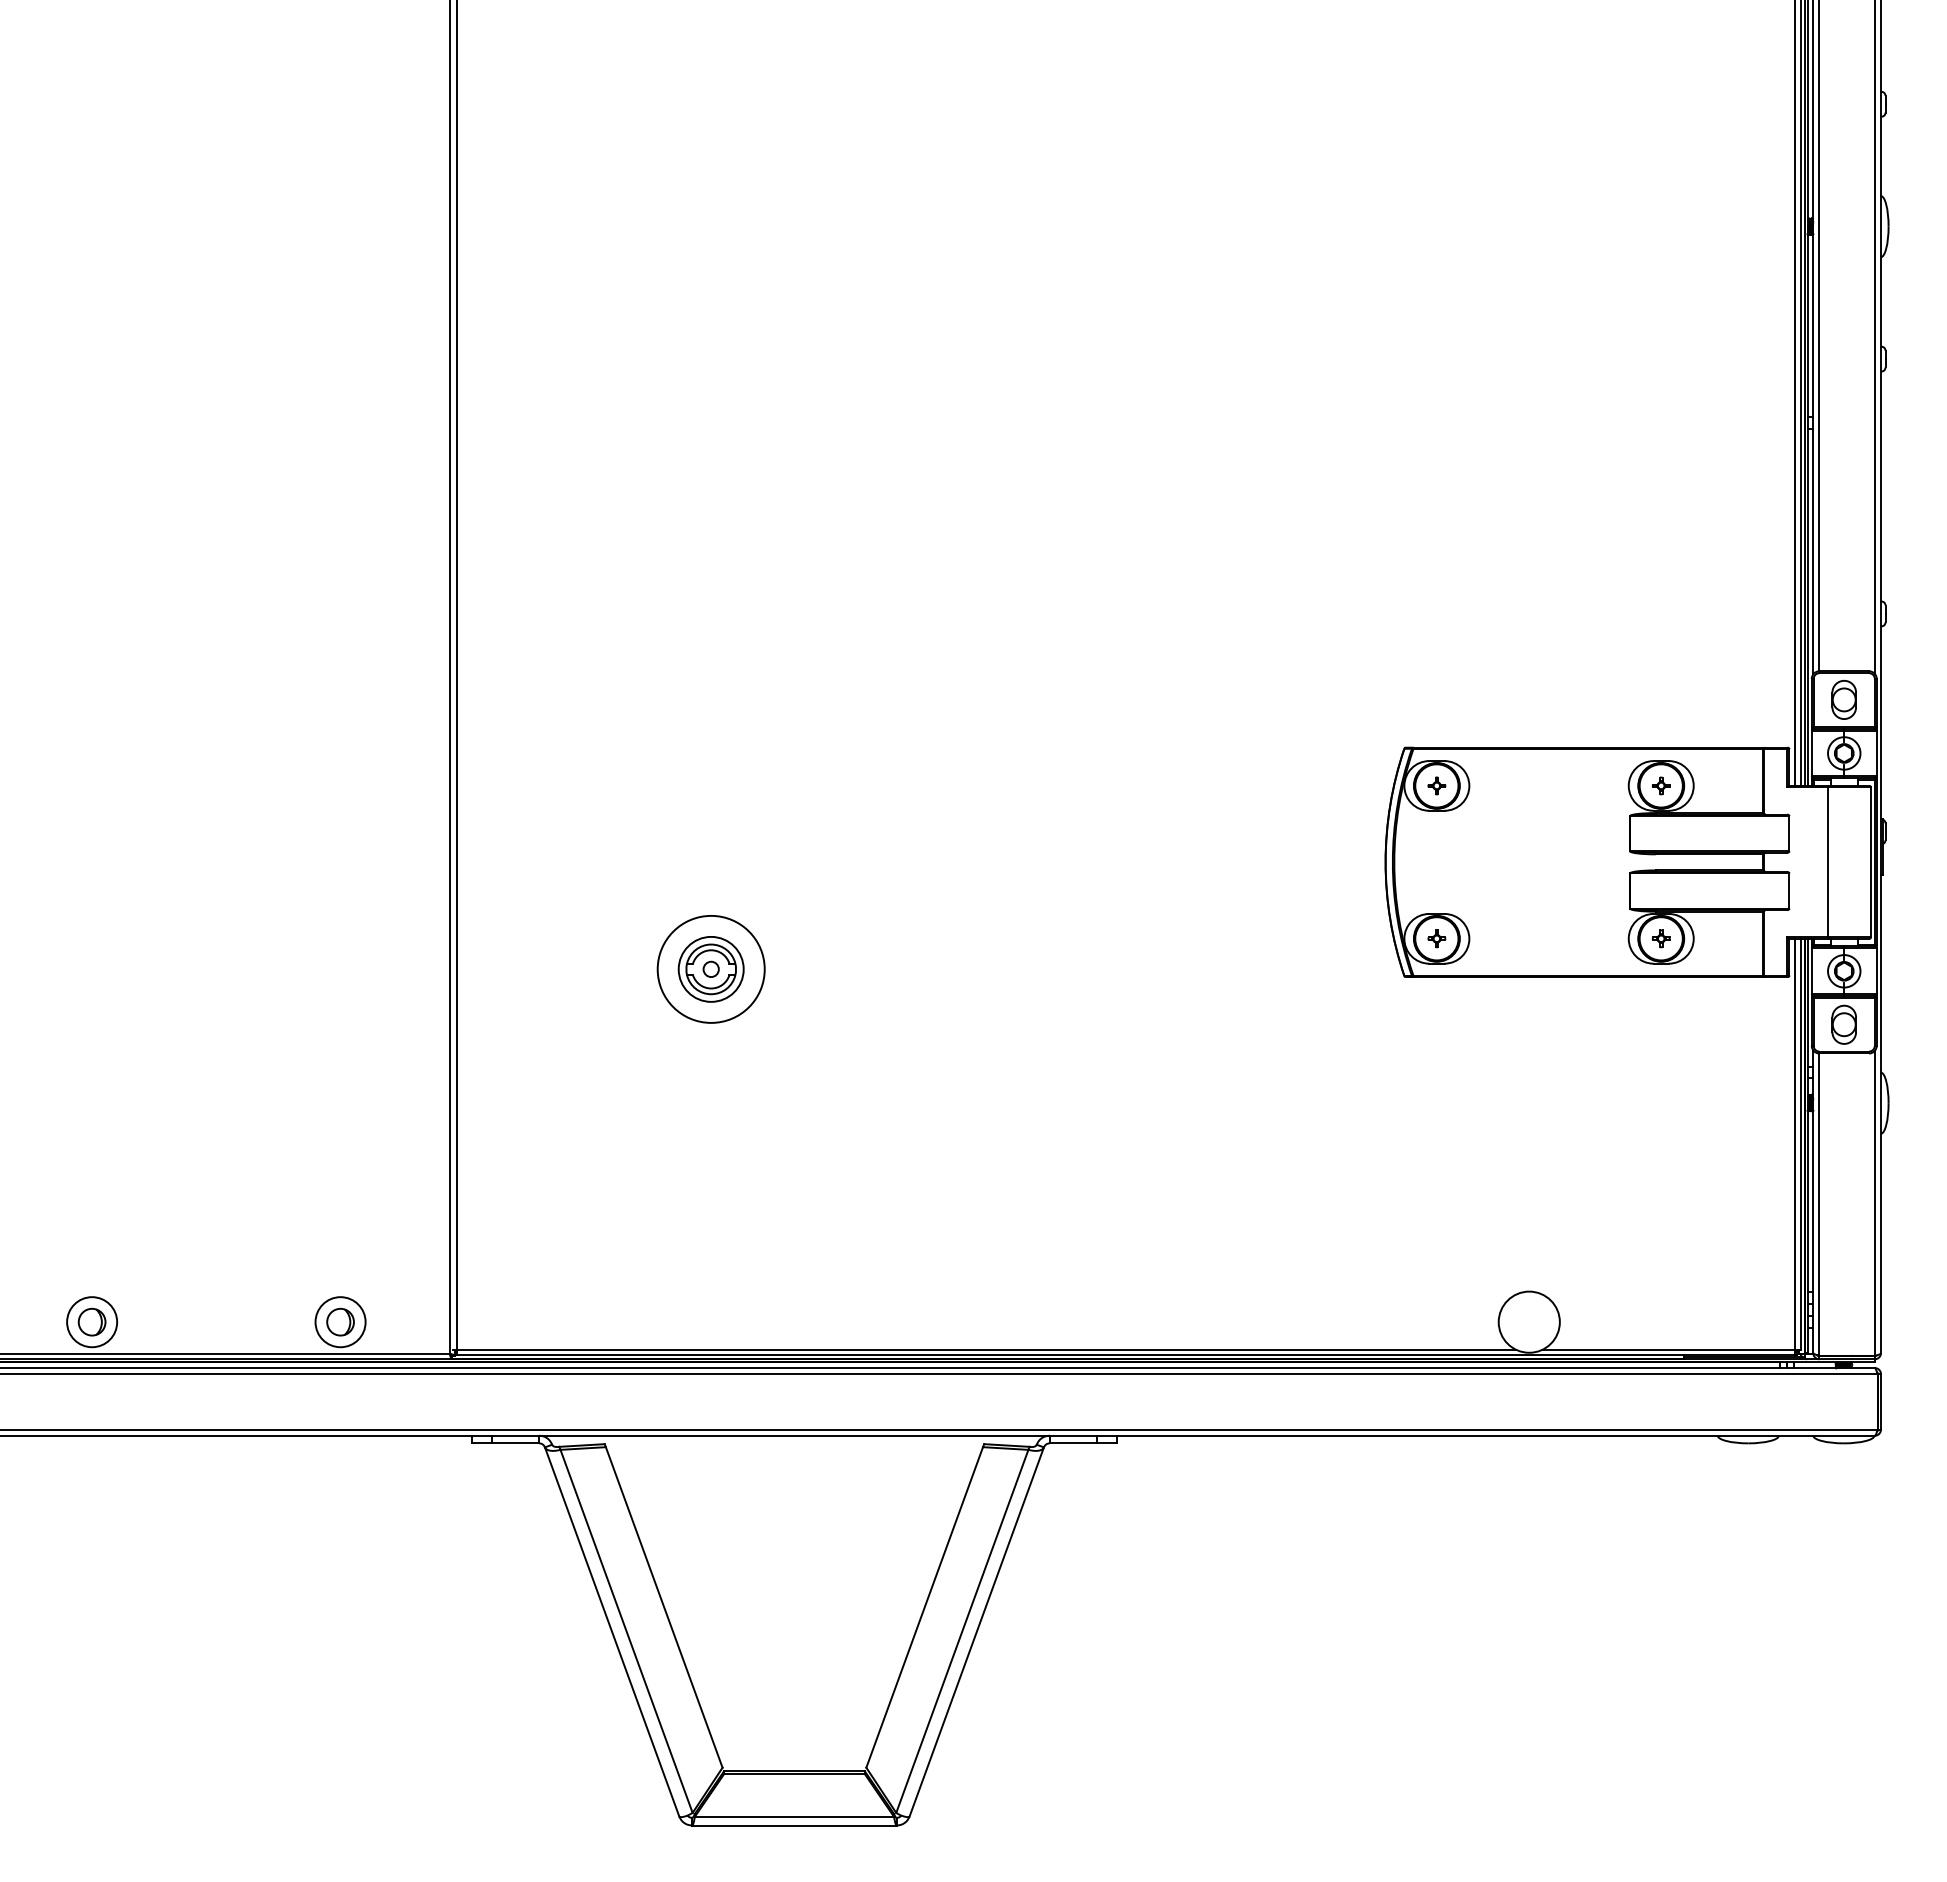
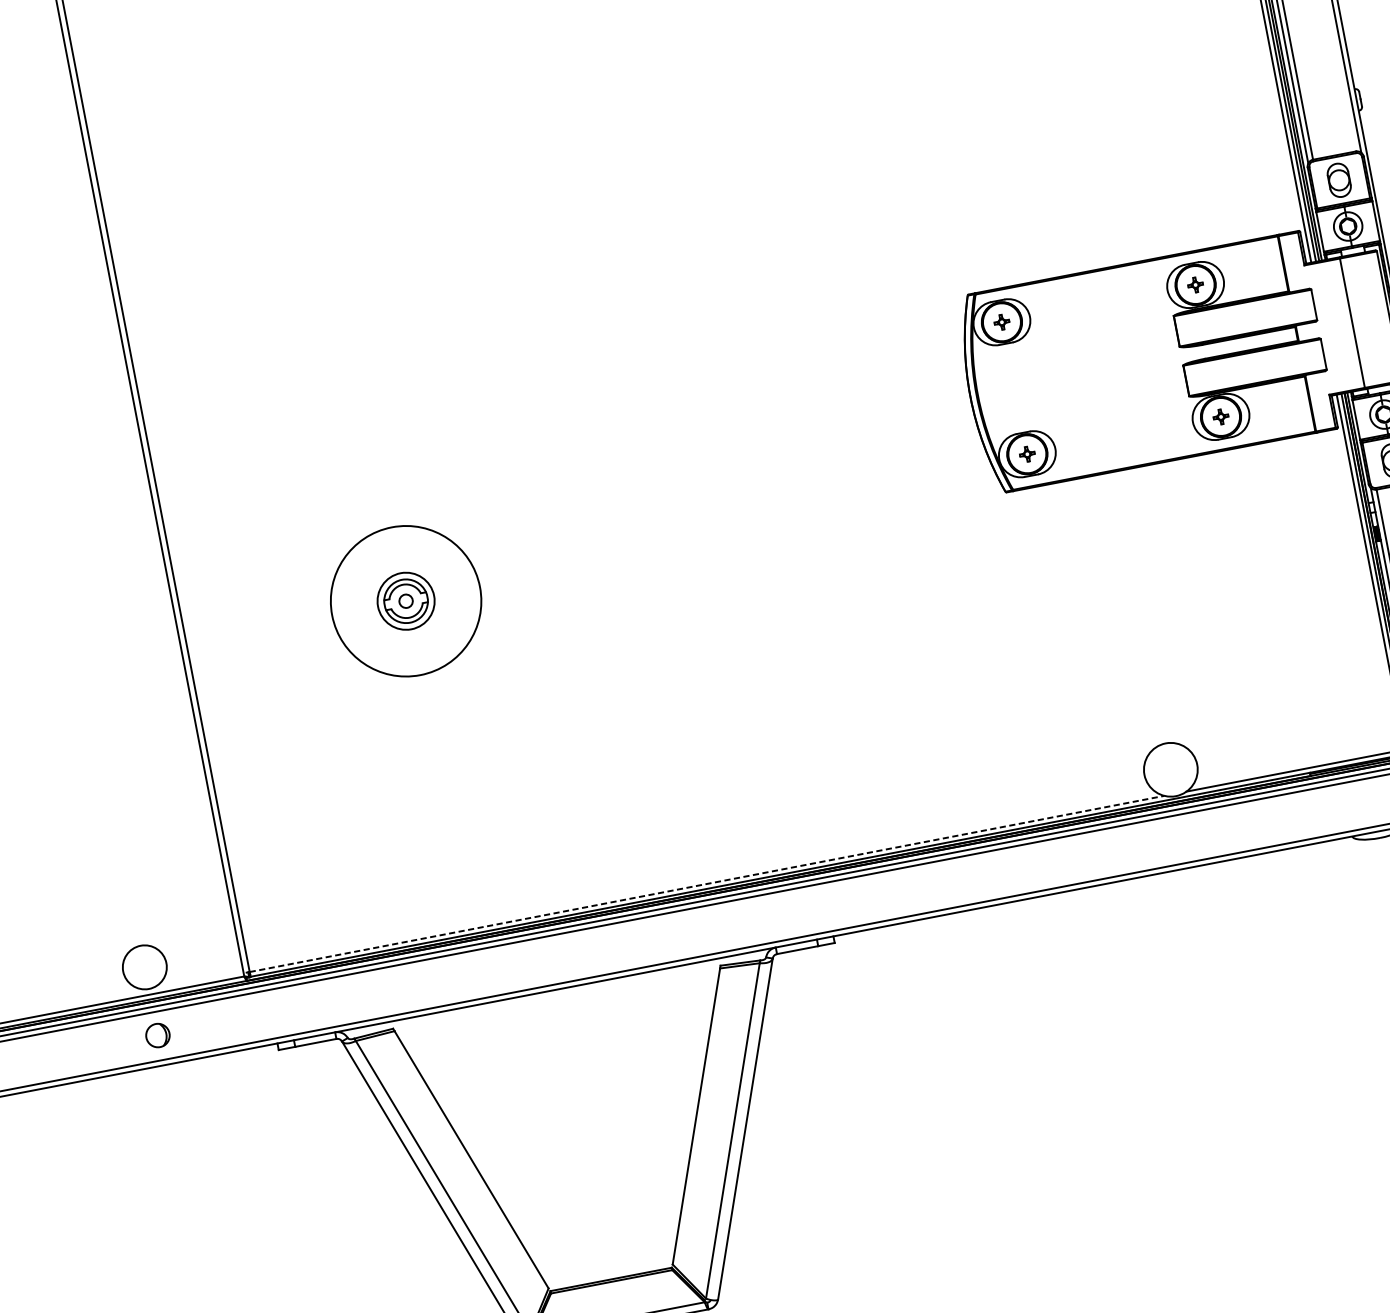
circle: (710, 968) -> (405, 600), size x1.6
part: (340, 1321) -> (157, 1034), moved
line: (986, 1349) -> (706, 883), solid -> dashed

